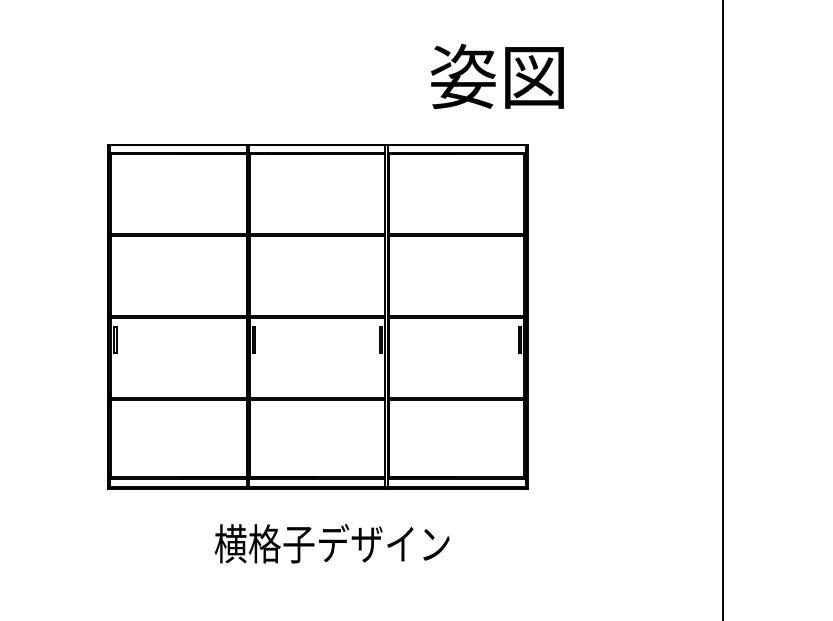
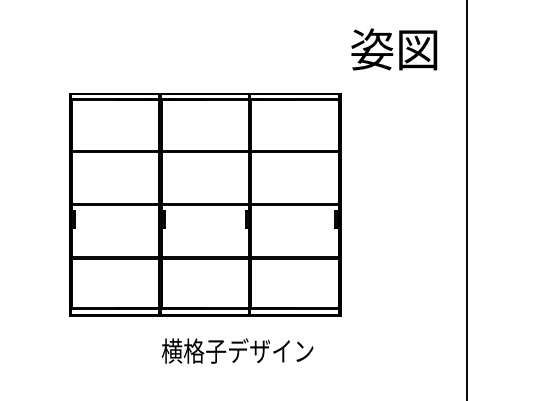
text: (497, 76) -> (394, 49), moved
text: (332, 542) -> (237, 350), moved

